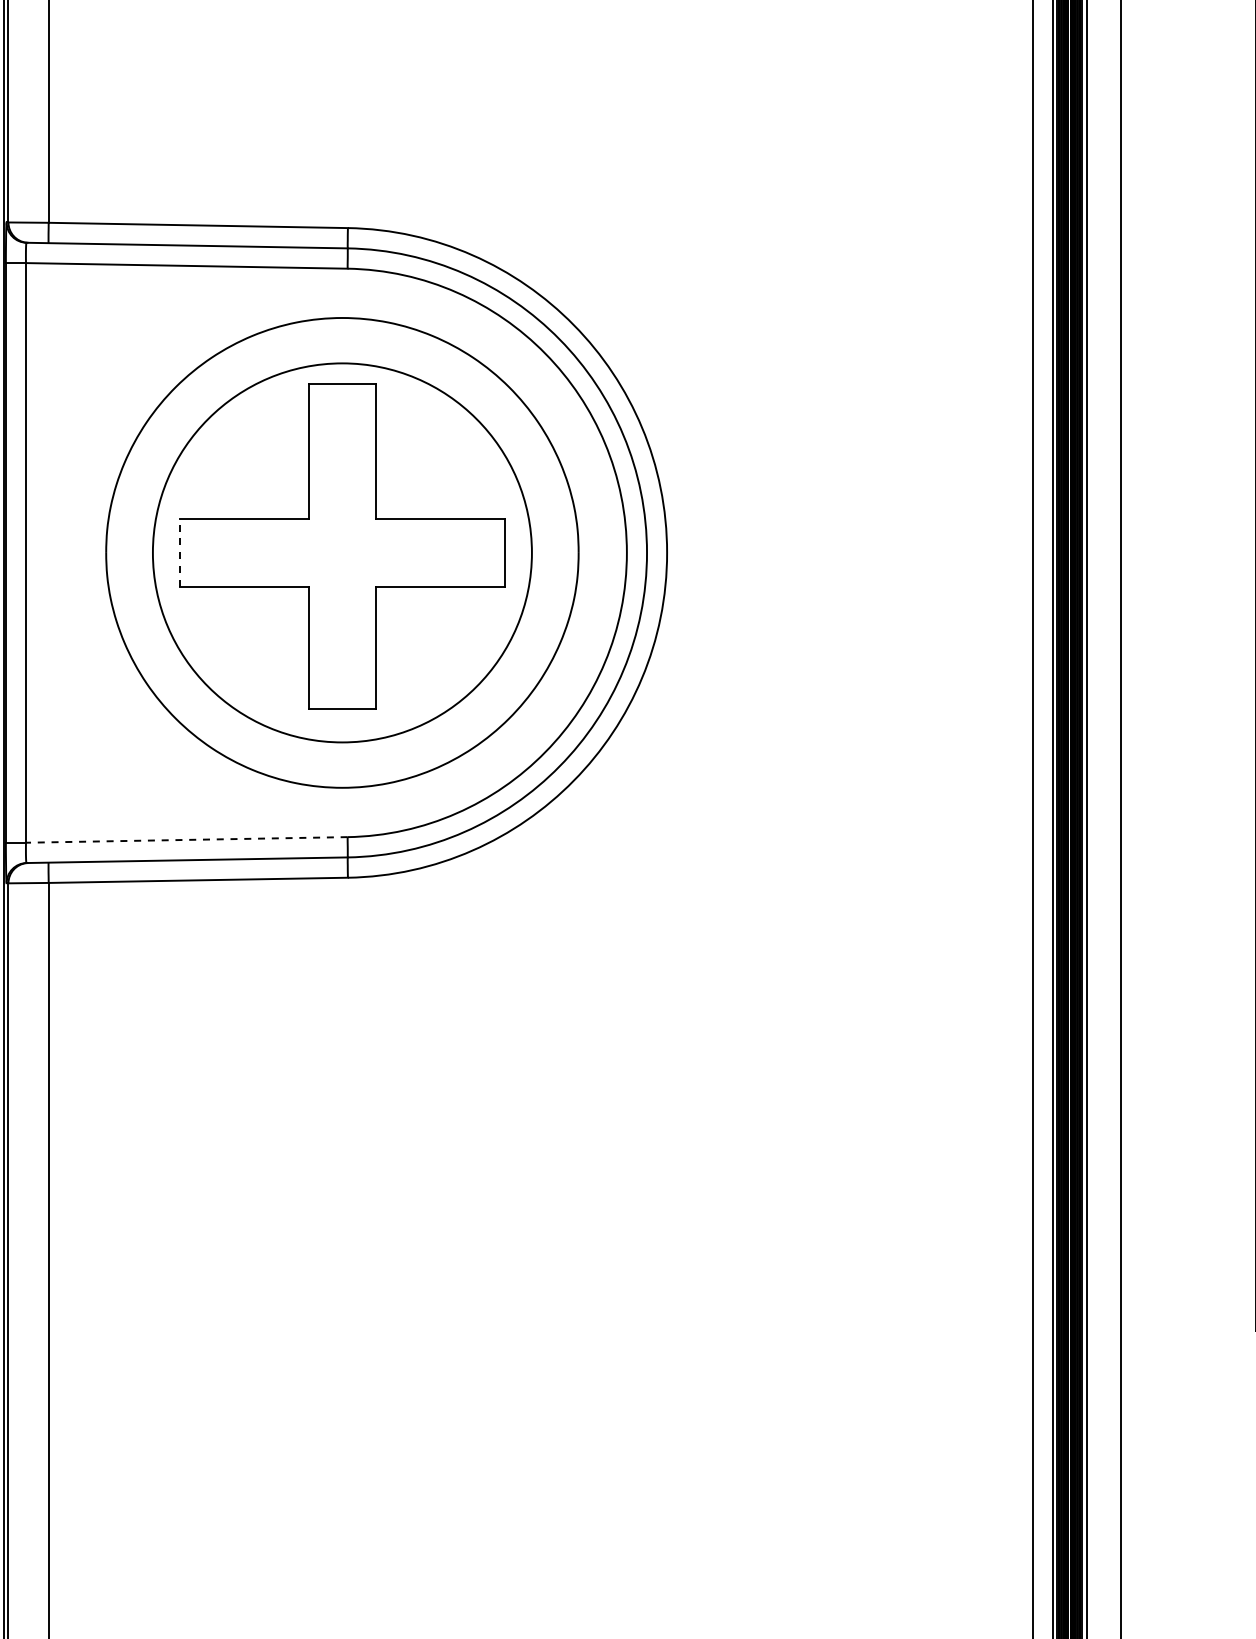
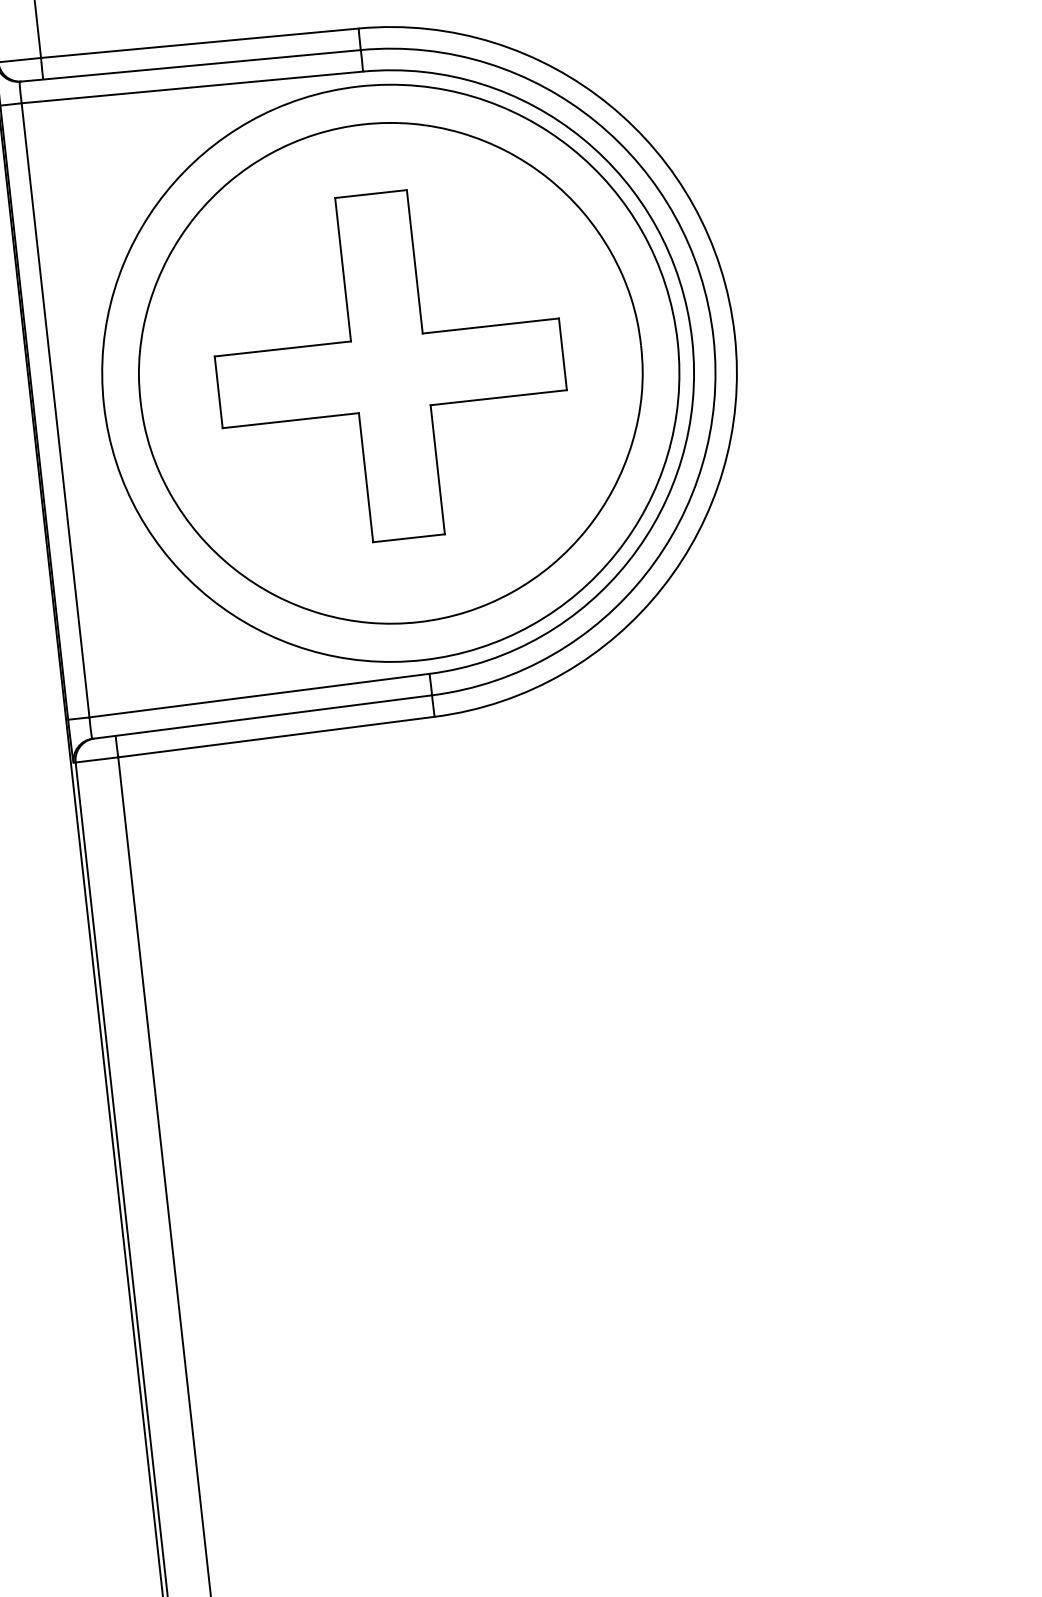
line: (179, 552) -> (218, 391), dashed -> solid
circle: (342, 552) -> (390, 372), size x1.43
line: (186, 839) -> (259, 695), dashed -> solid

